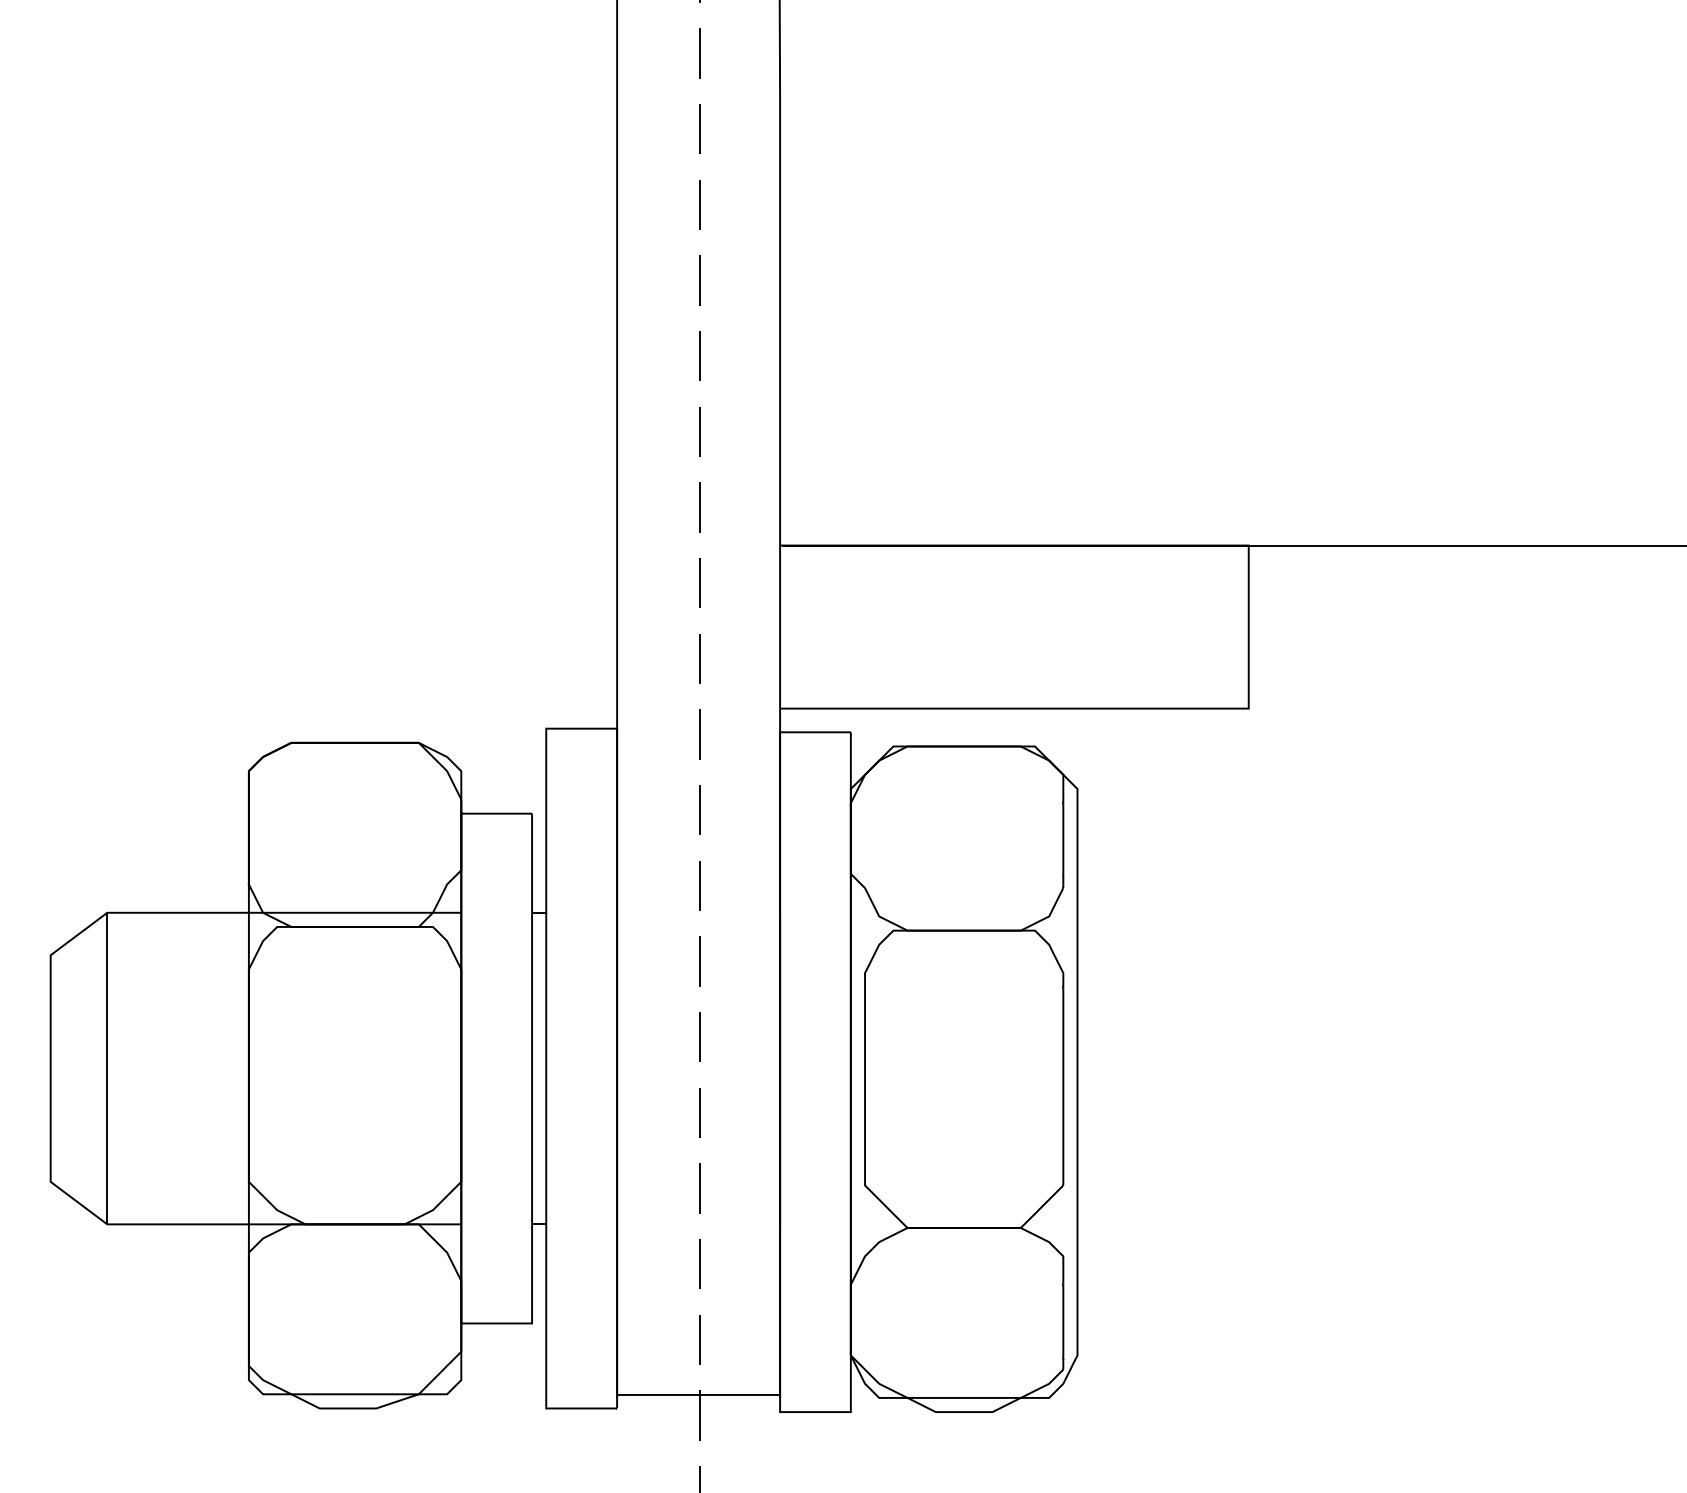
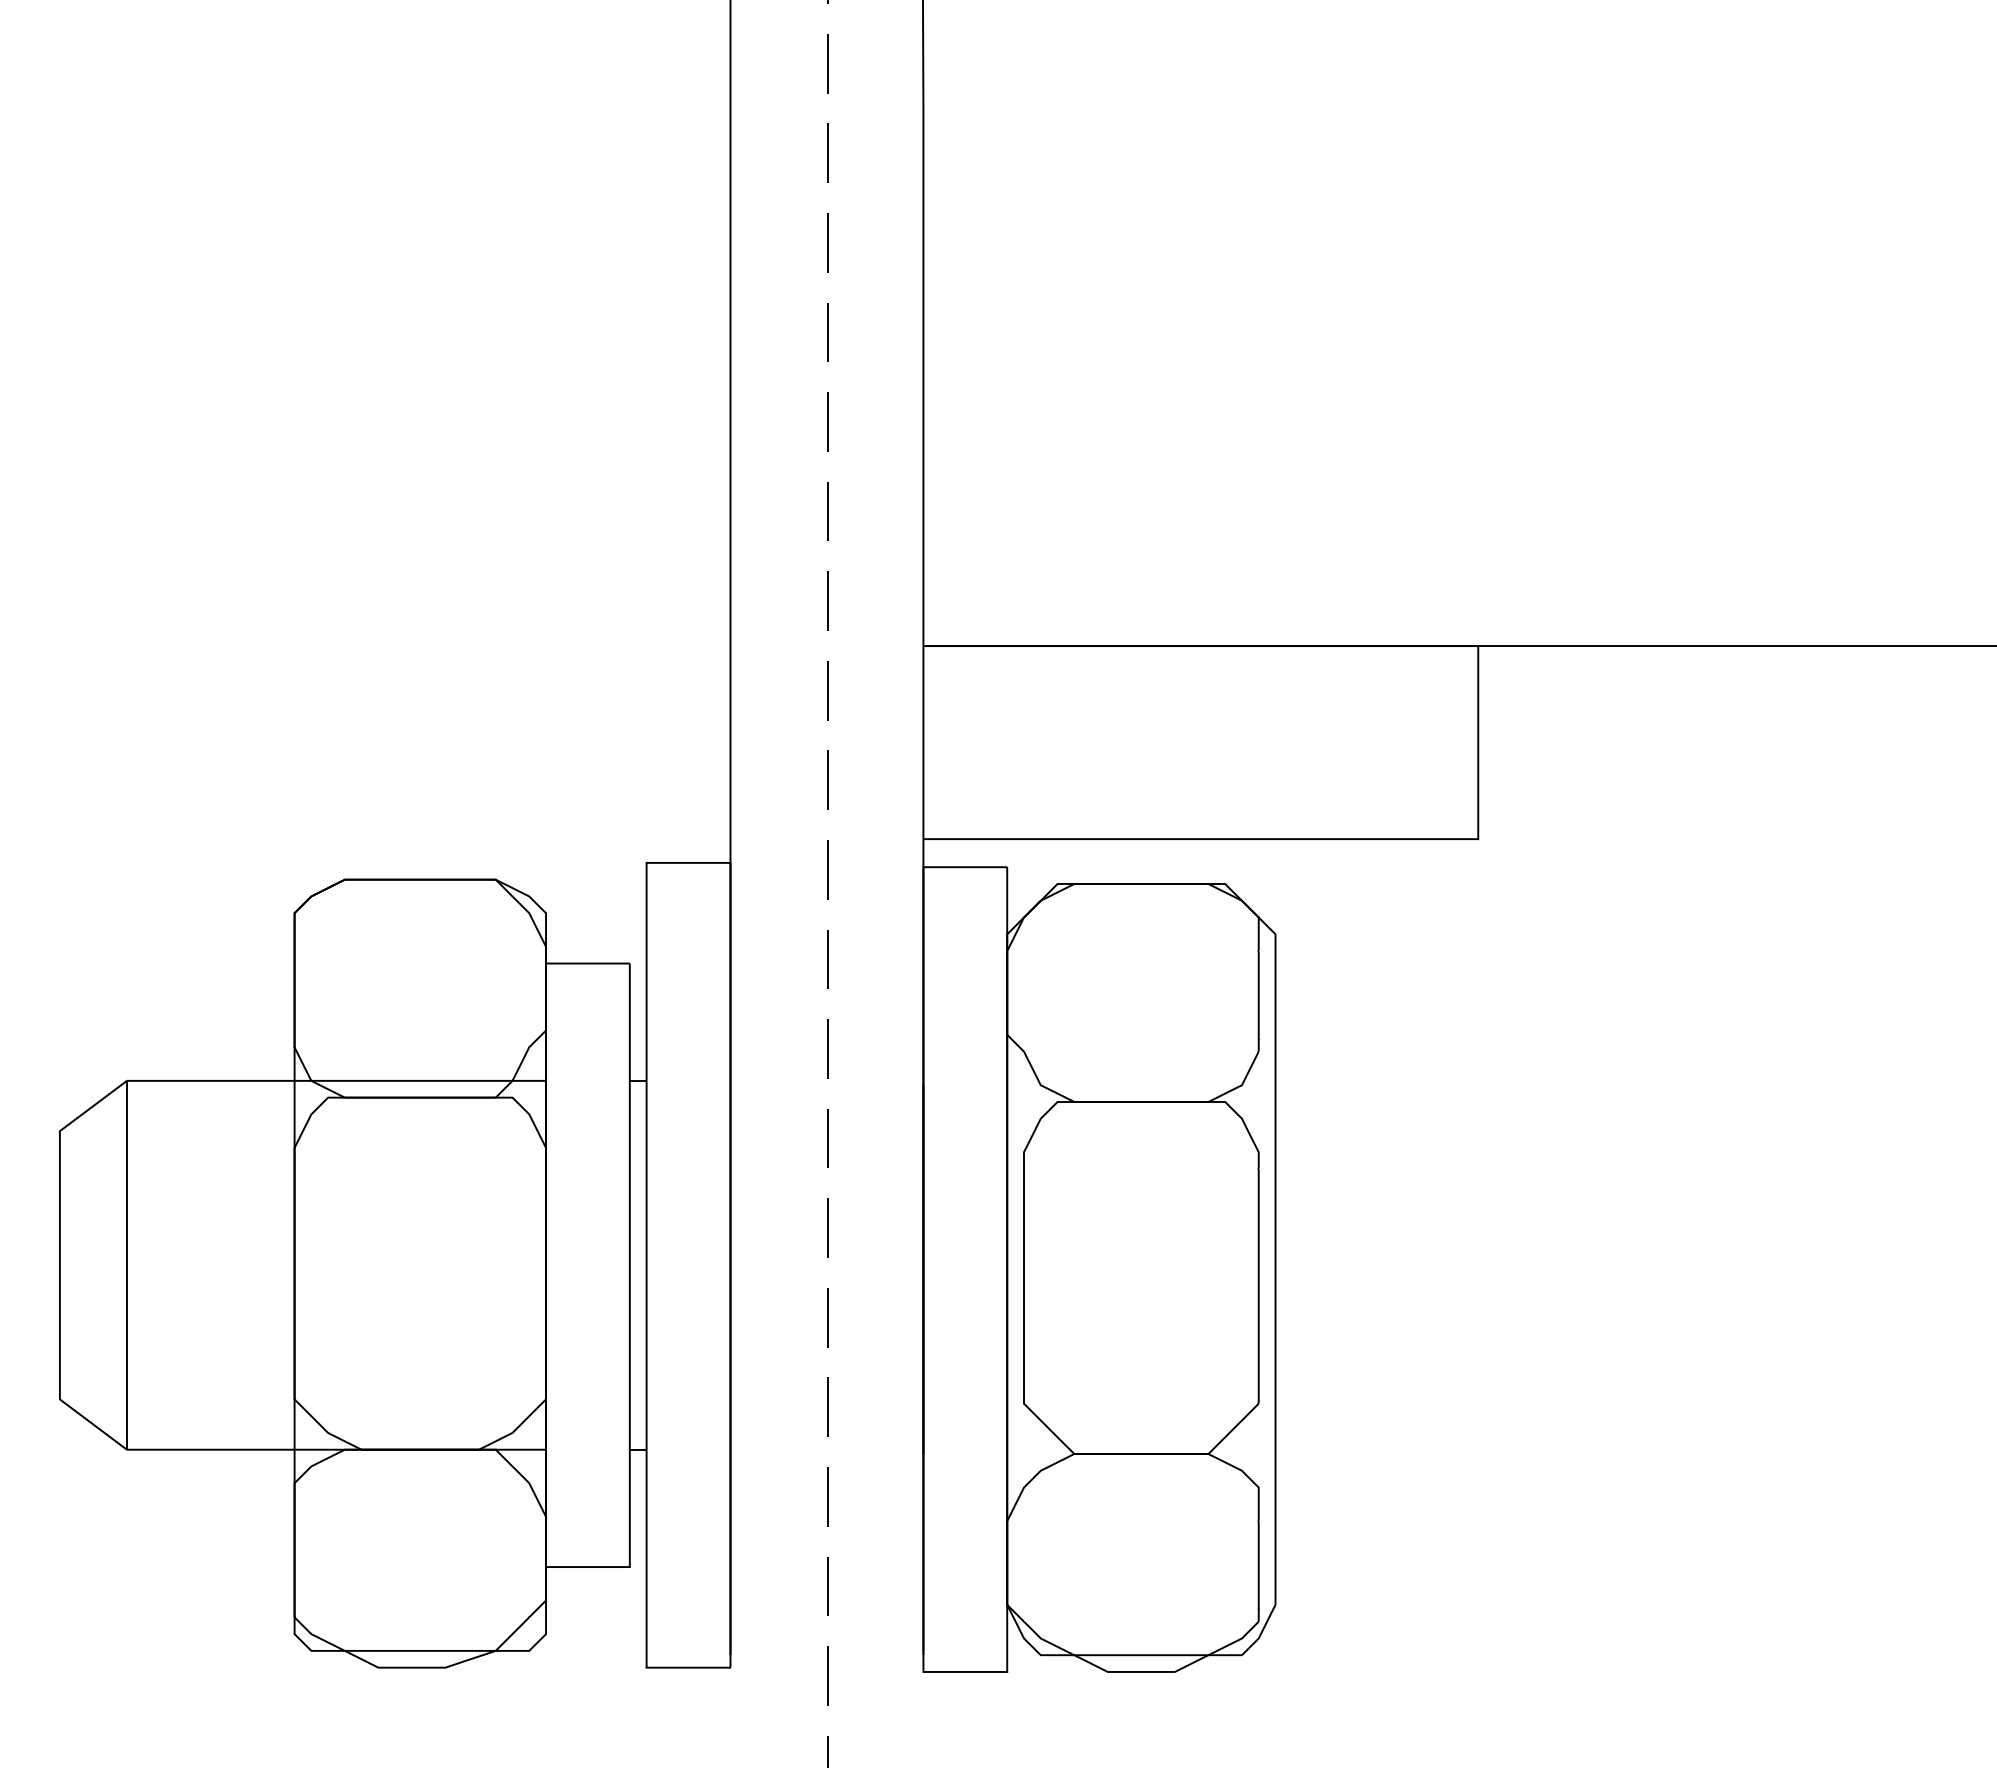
line: (698, 1394) -> (826, 1651), removed

